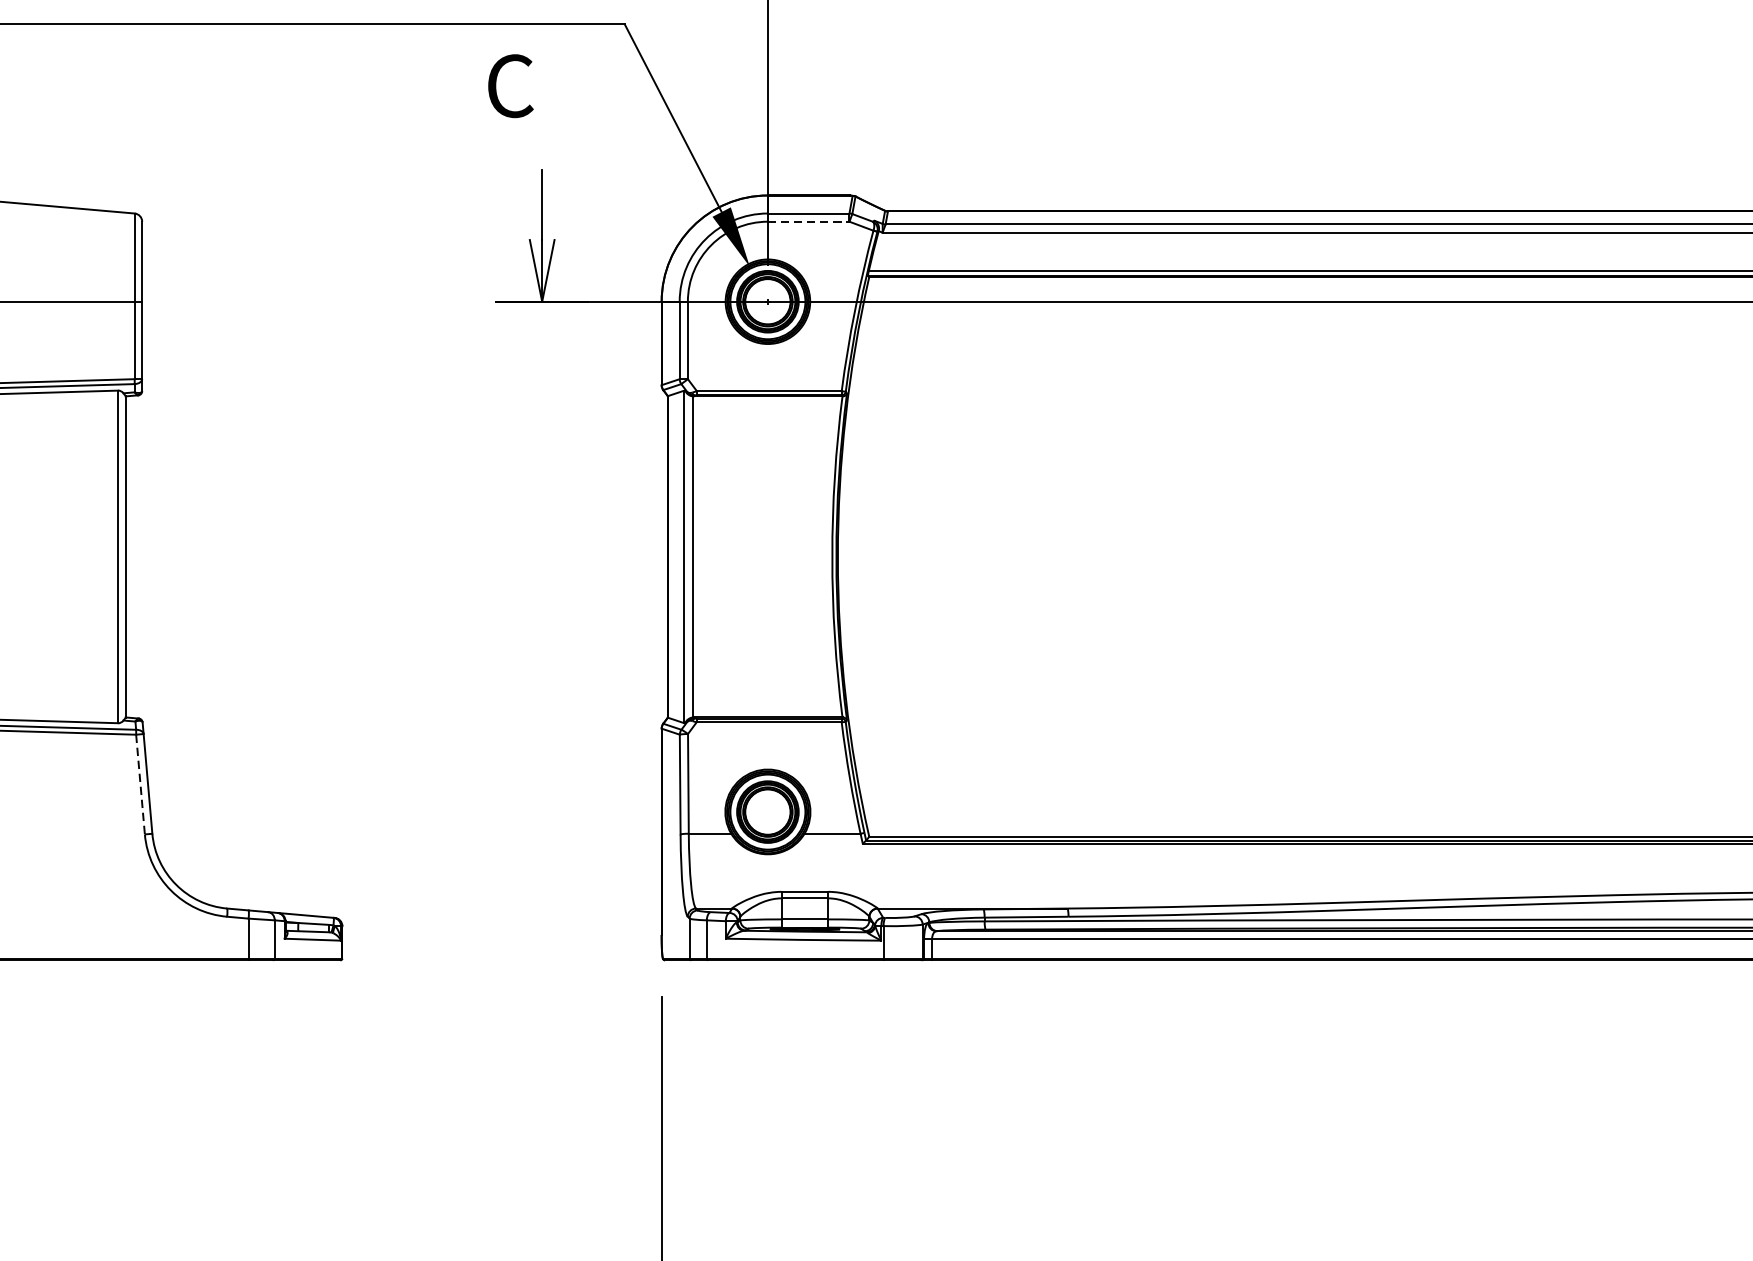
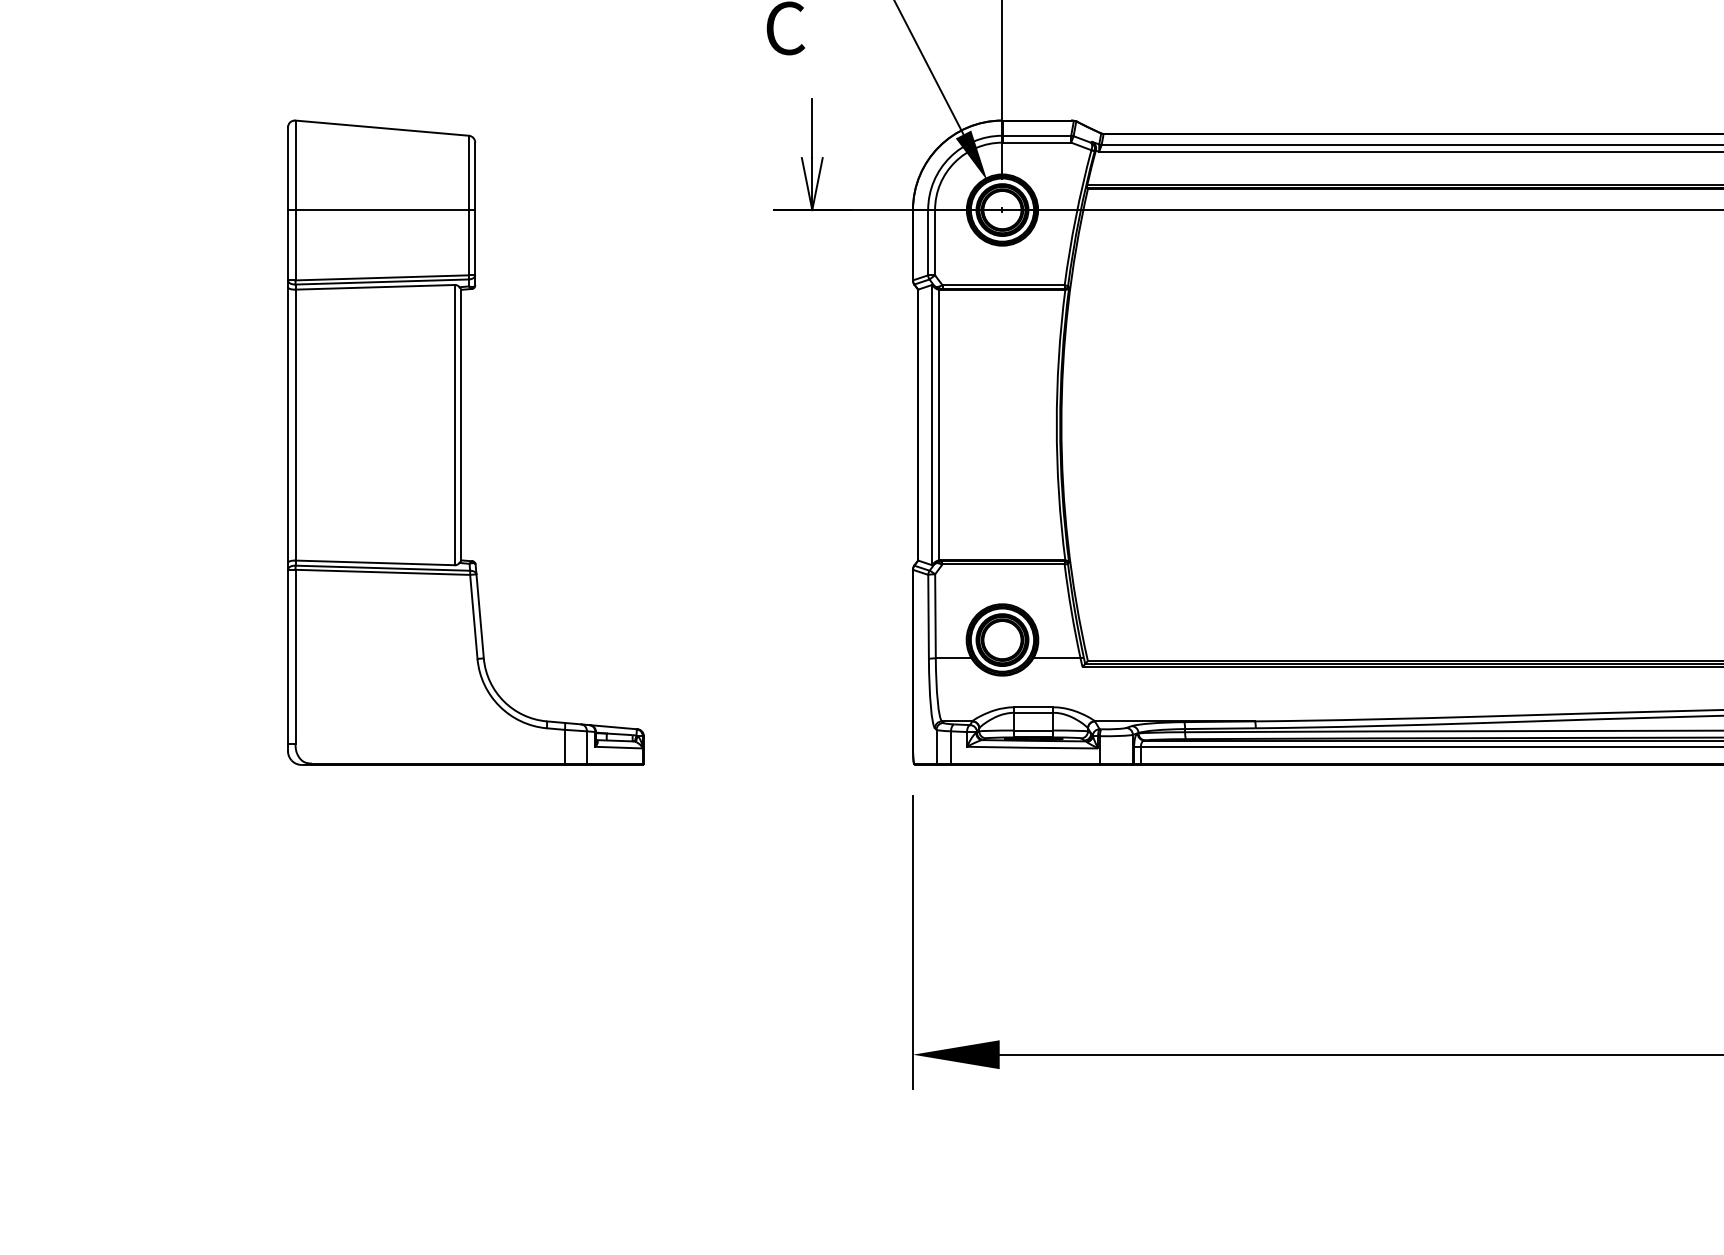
line: (809, 221) -> (1037, 142), dashed -> solid
line: (140, 785) -> (473, 617), dashed -> solid

